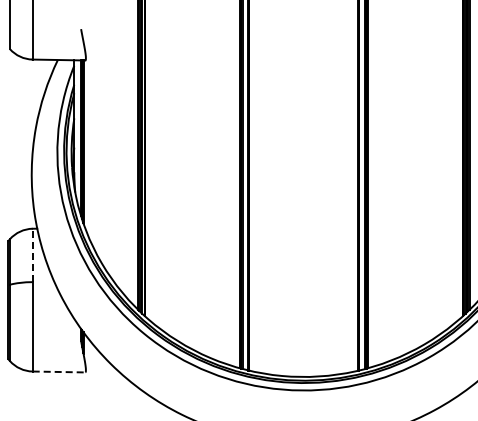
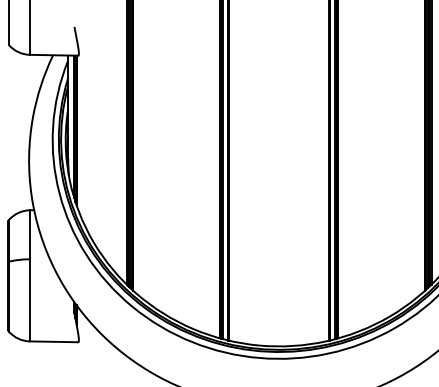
line: (32, 255) -> (29, 234), dashed -> solid
line: (59, 371) -> (54, 341), dashed -> solid

